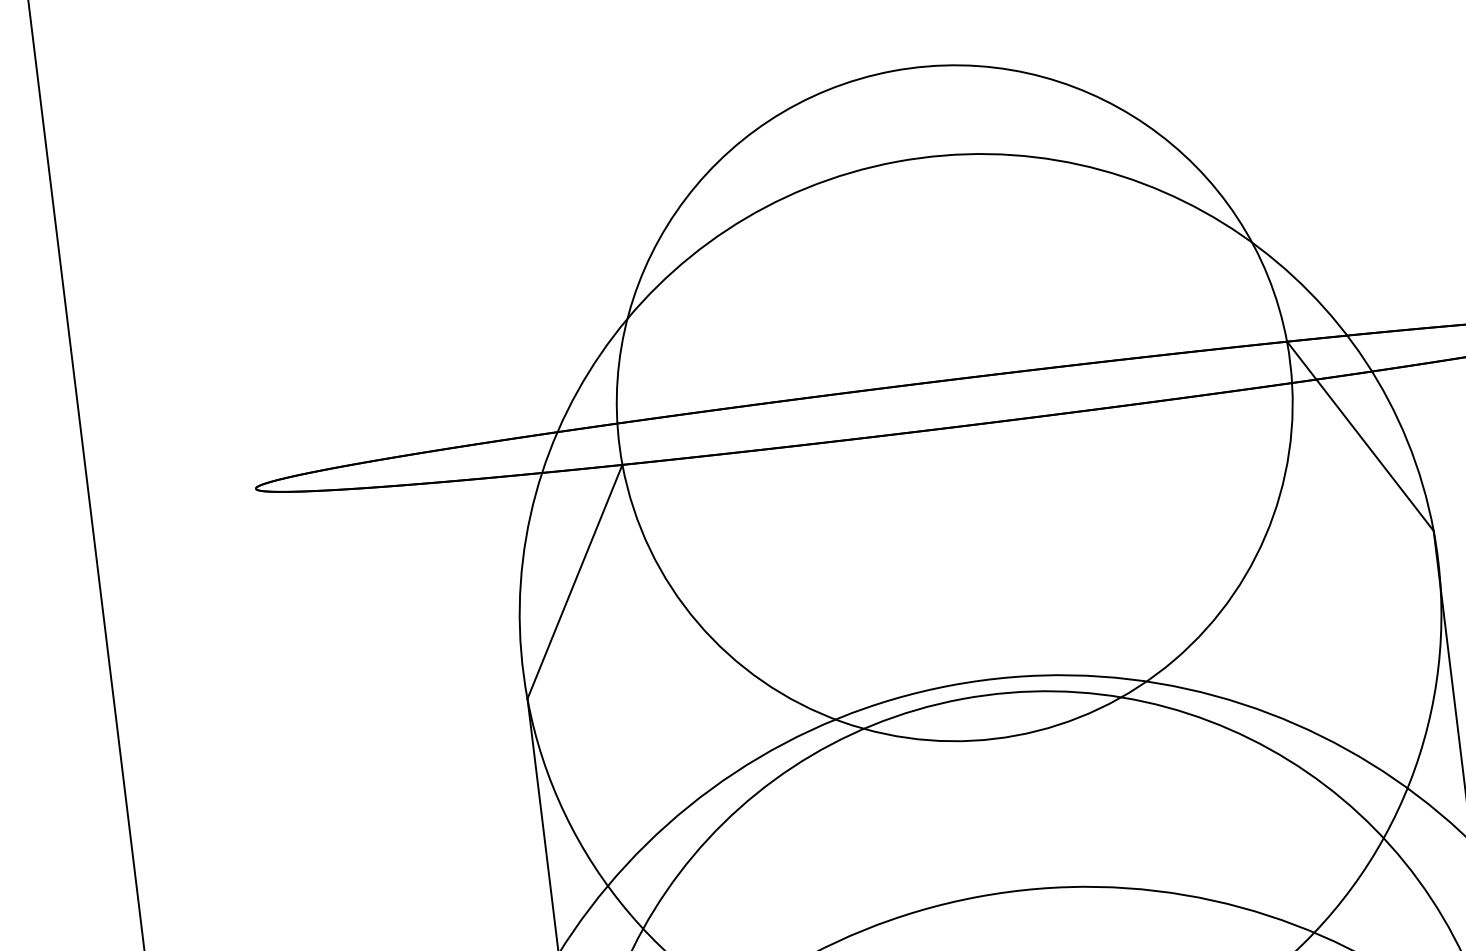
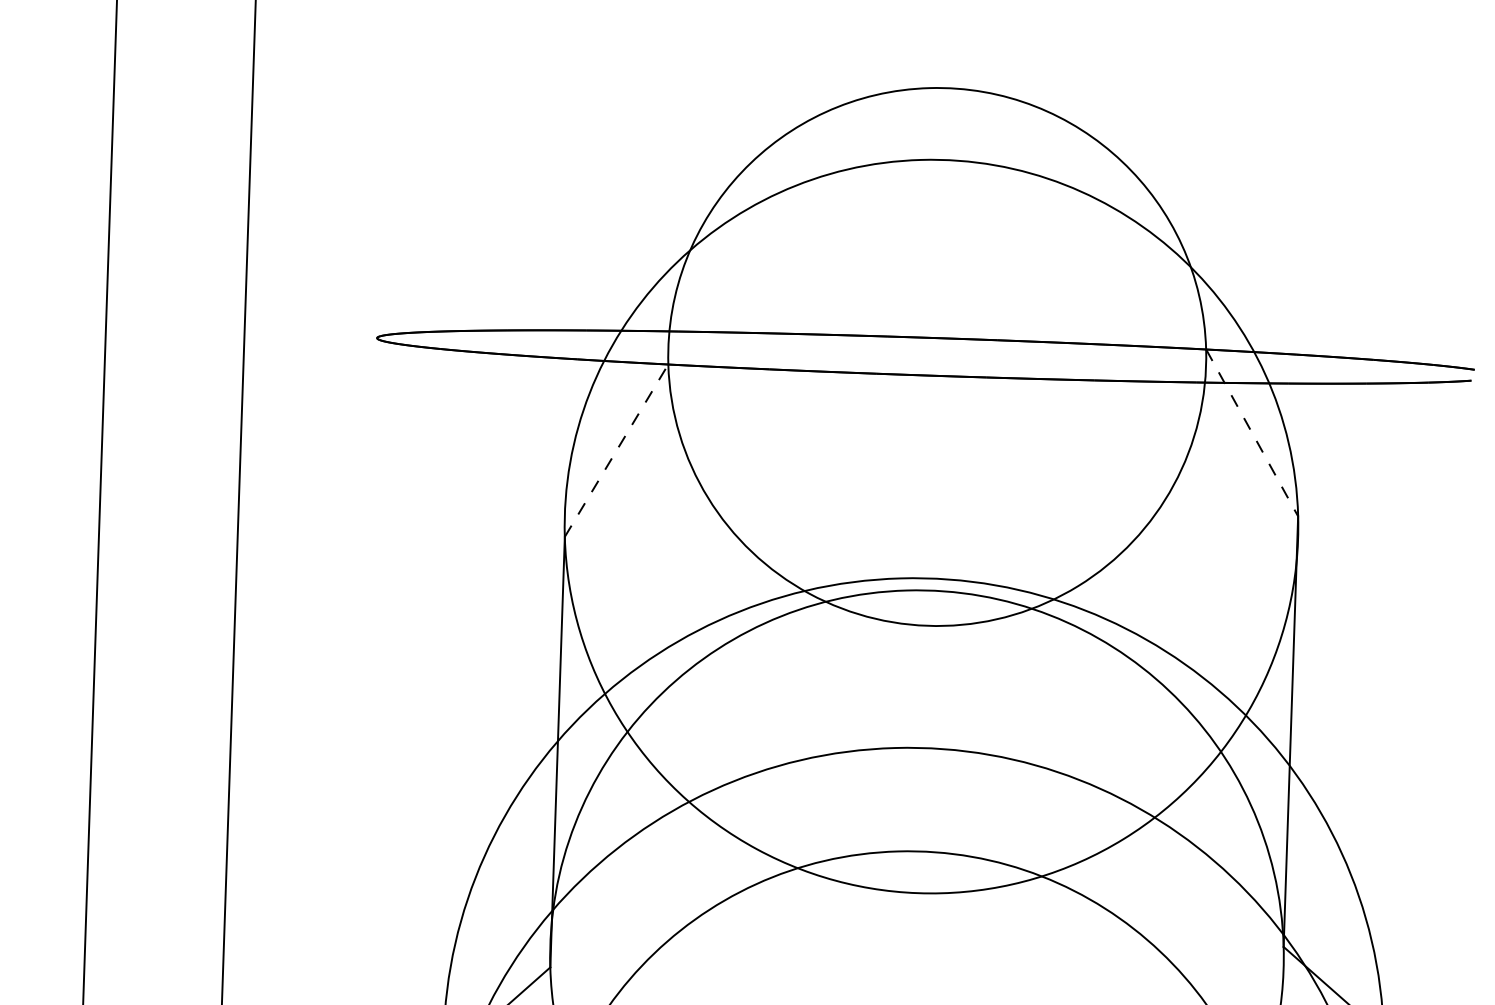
line: (1360, 436) -> (1252, 433), solid -> dashed
line: (574, 581) -> (616, 450), solid -> dashed

